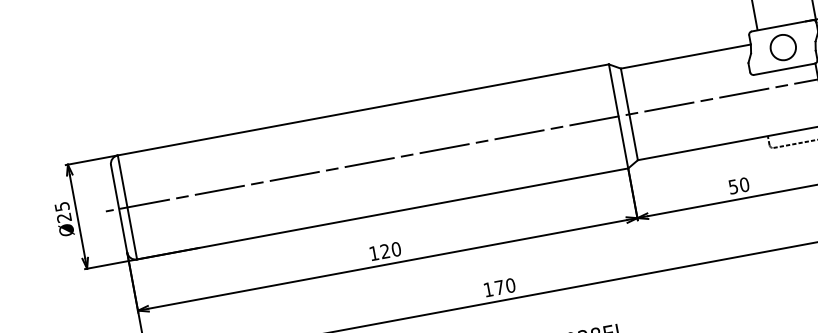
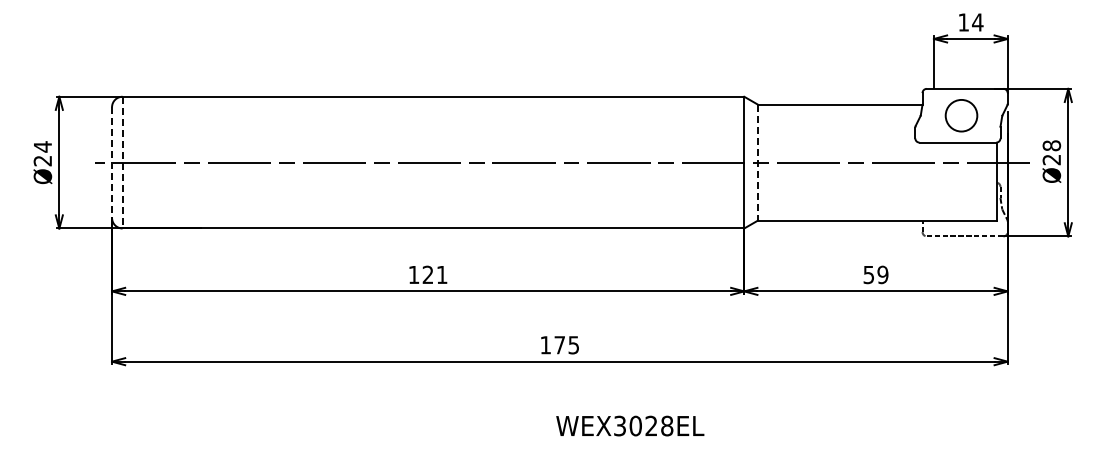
line: (628, 114) -> (757, 162), solid -> dashed
text: (744, 185) -> (882, 275), 50 -> 59
text: (62, 206) -> (43, 146), Ø25 -> Ø24
line: (127, 207) -> (122, 162), solid -> dashed
line: (119, 209) -> (112, 163), solid -> dashed
text: (395, 249) -> (441, 274), 120 -> 121
text: (510, 285) -> (573, 345), 170 -> 175

